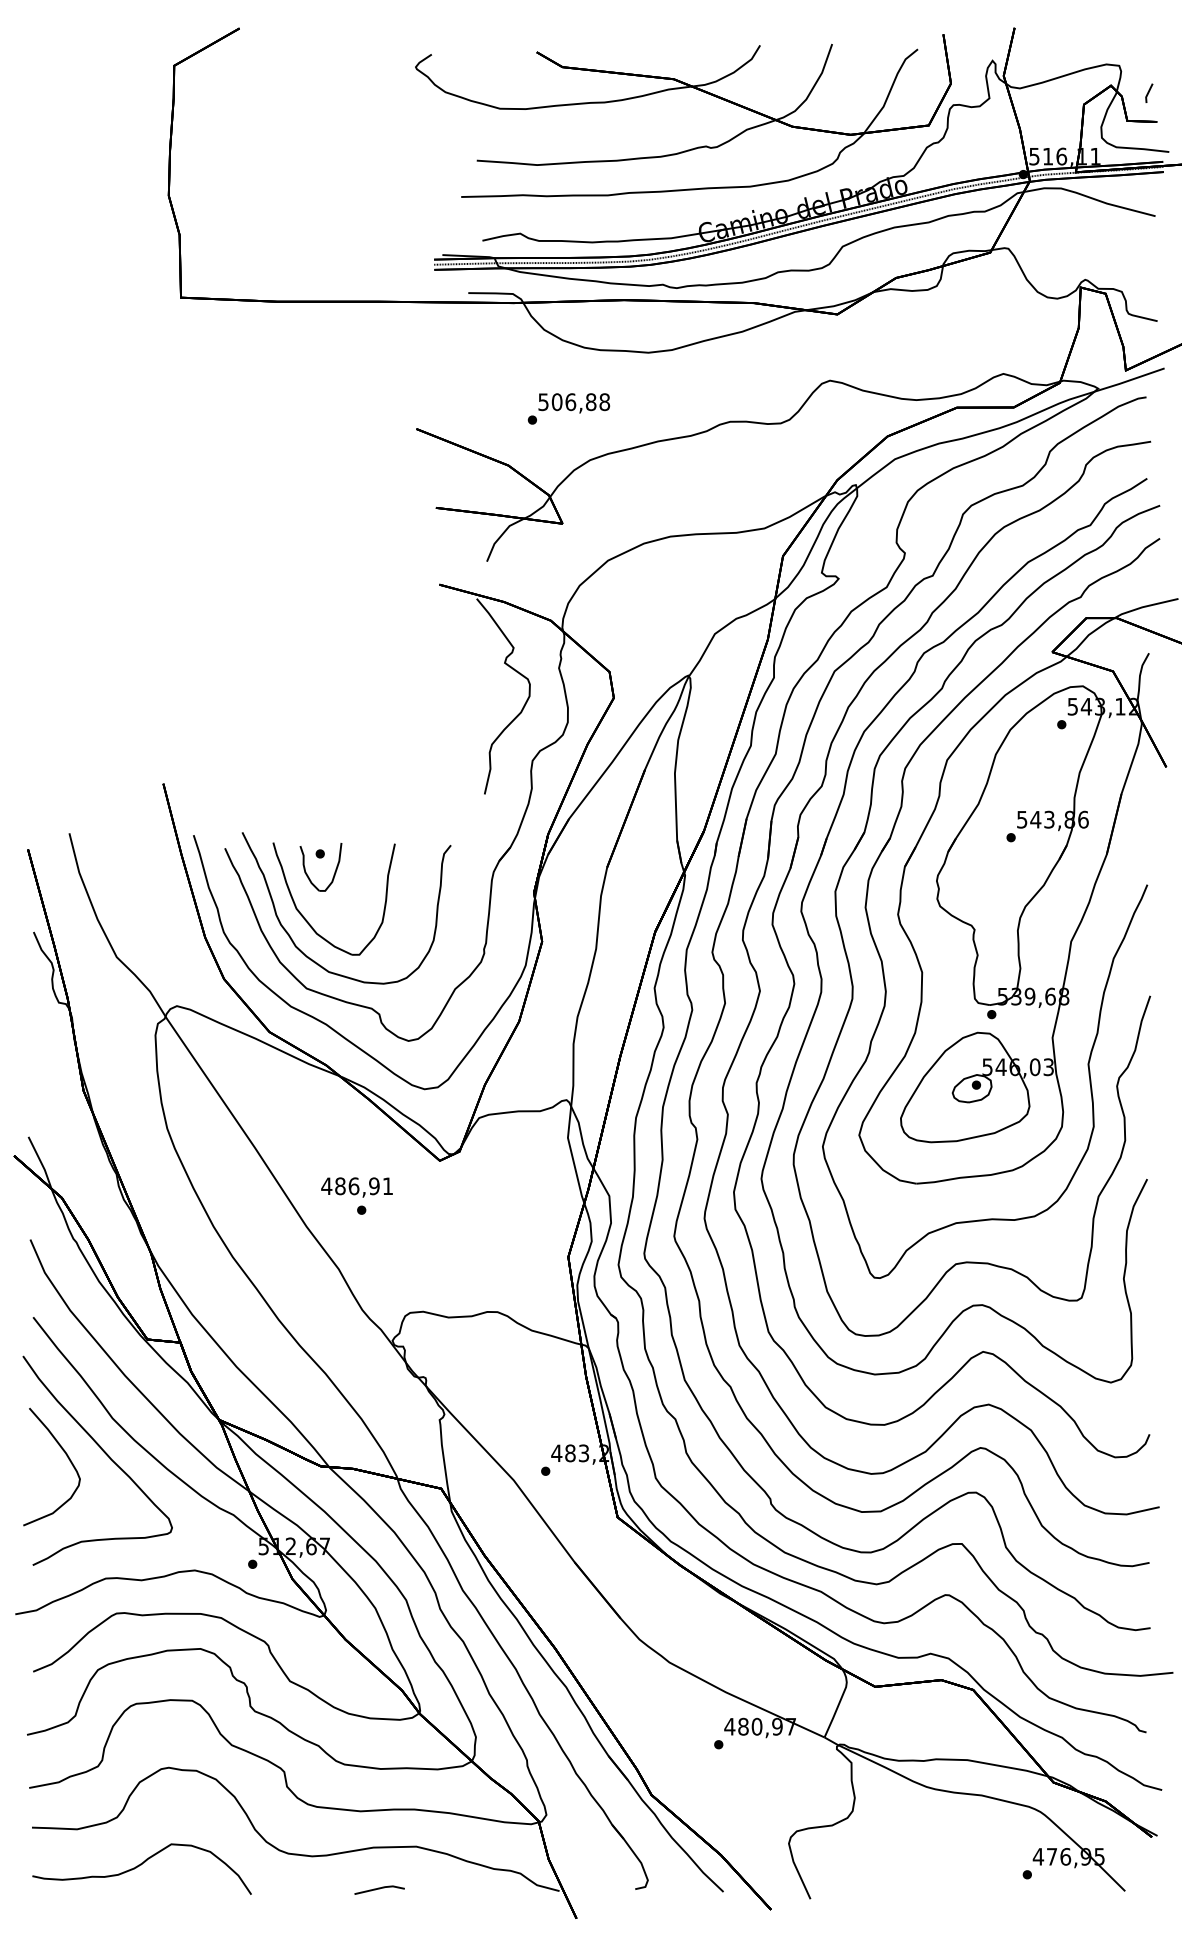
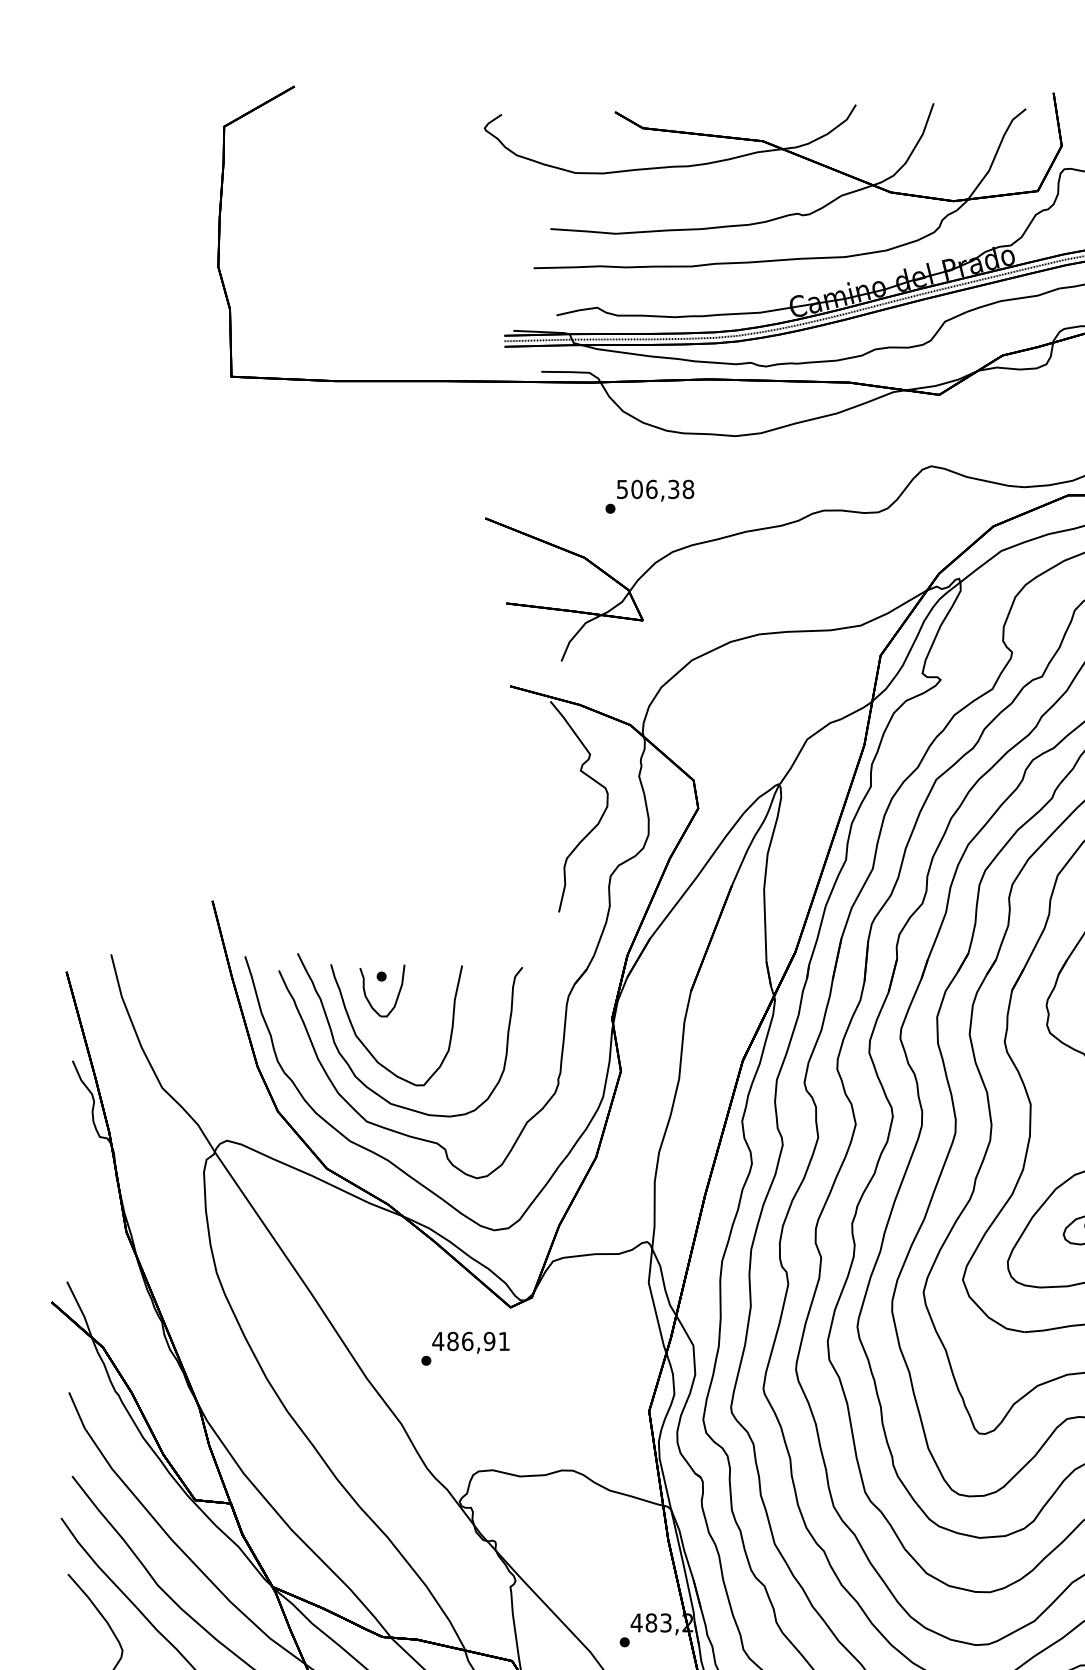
text: (591, 402) -> (674, 489), 506,88 -> 506,38
text: (356, 1187) -> (470, 1342), moved

